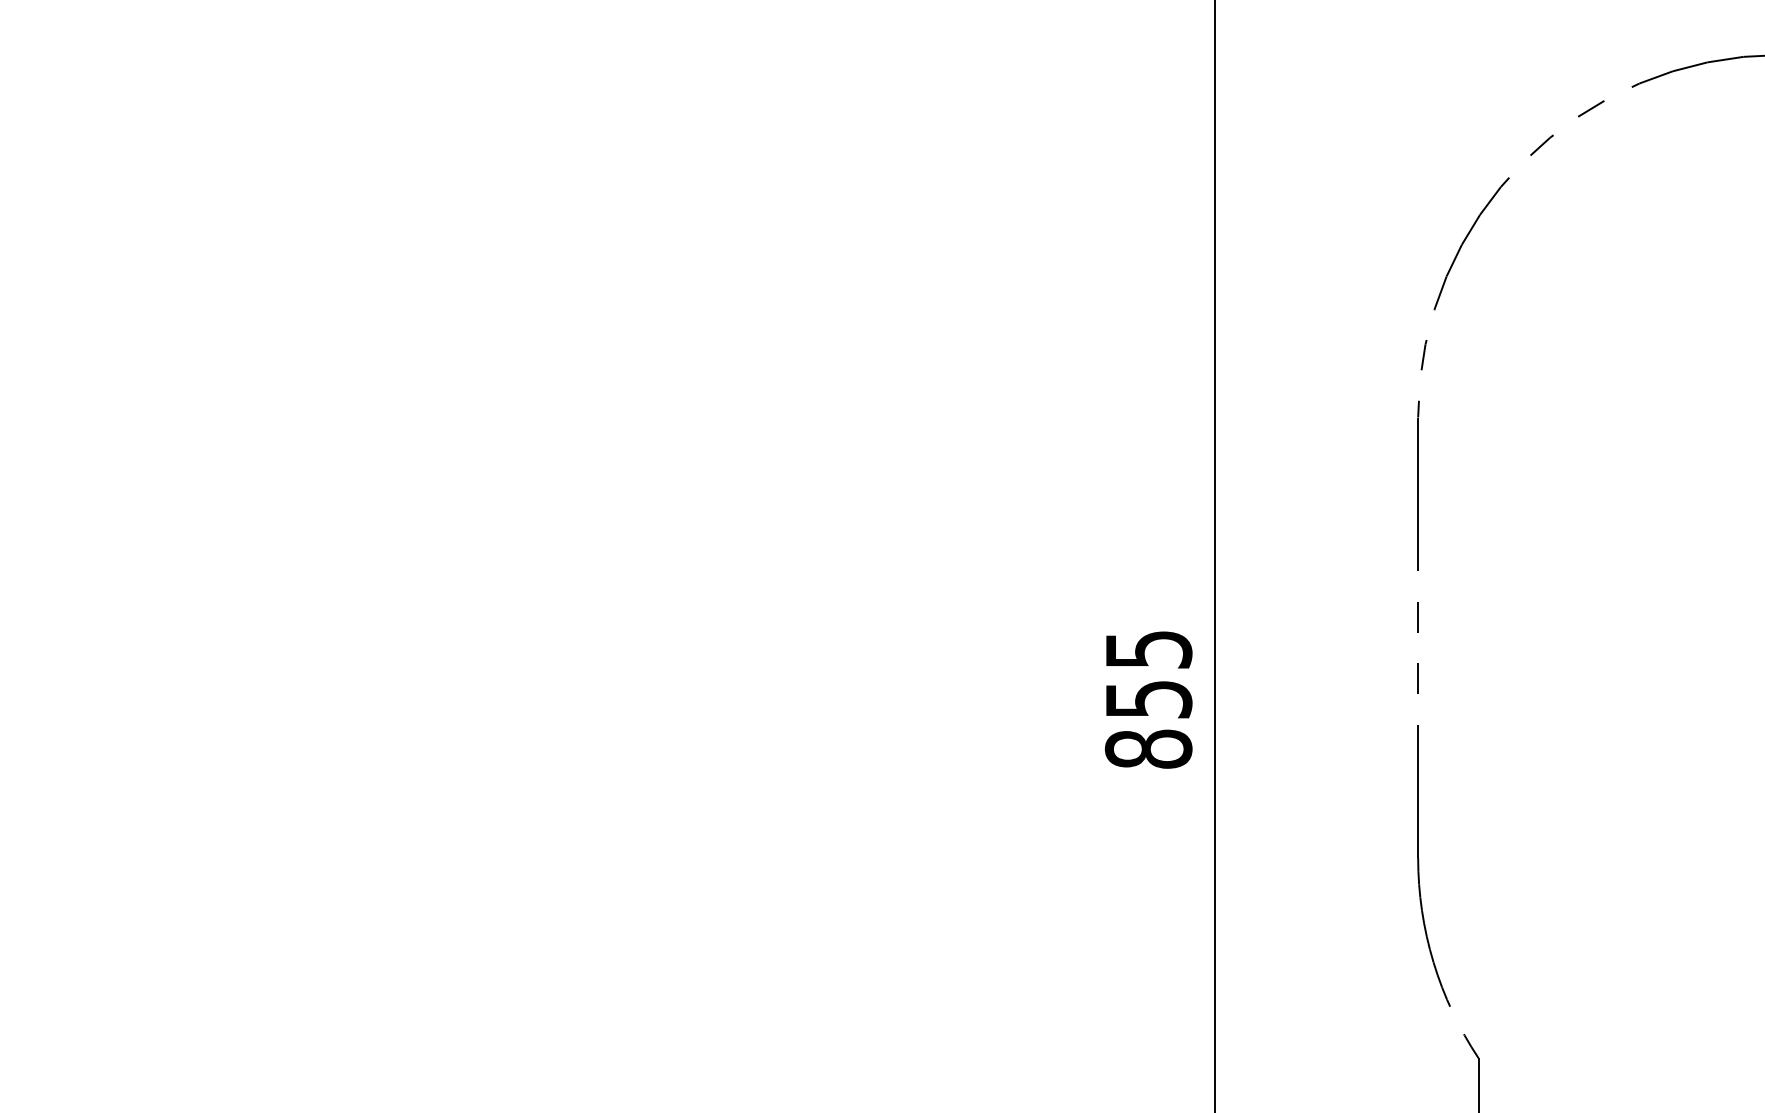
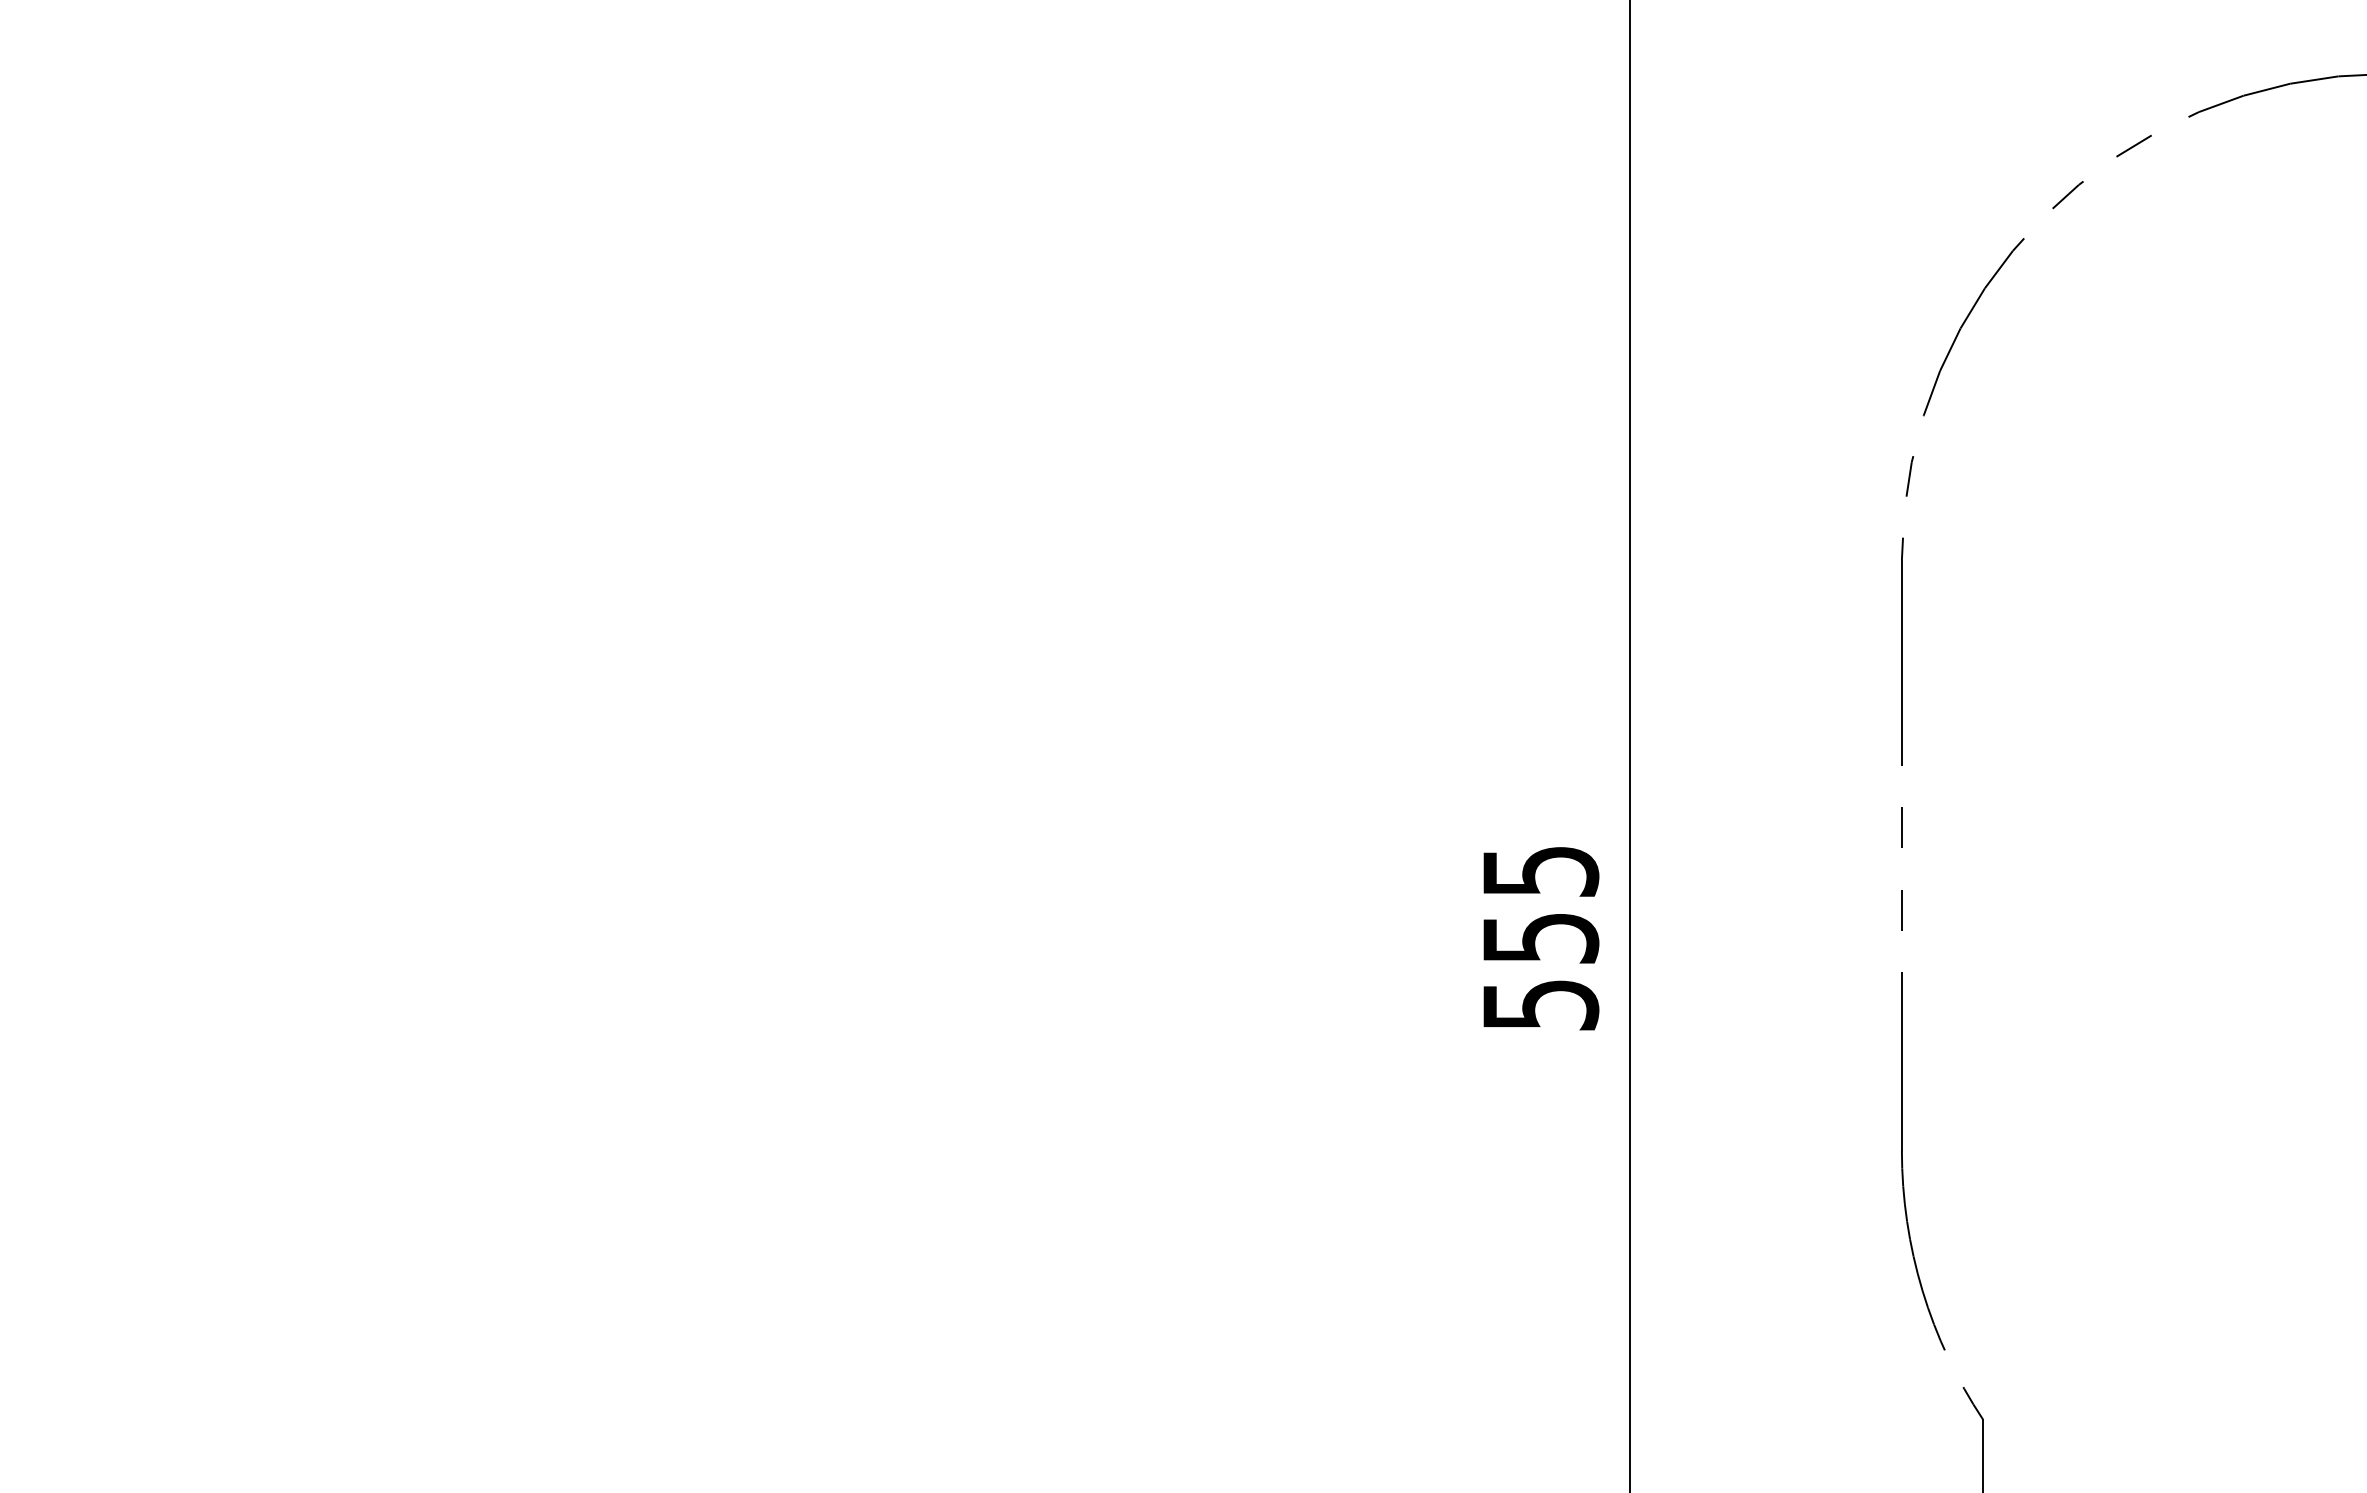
text: (1148, 748) -> (1540, 1004), 855 -> 555

